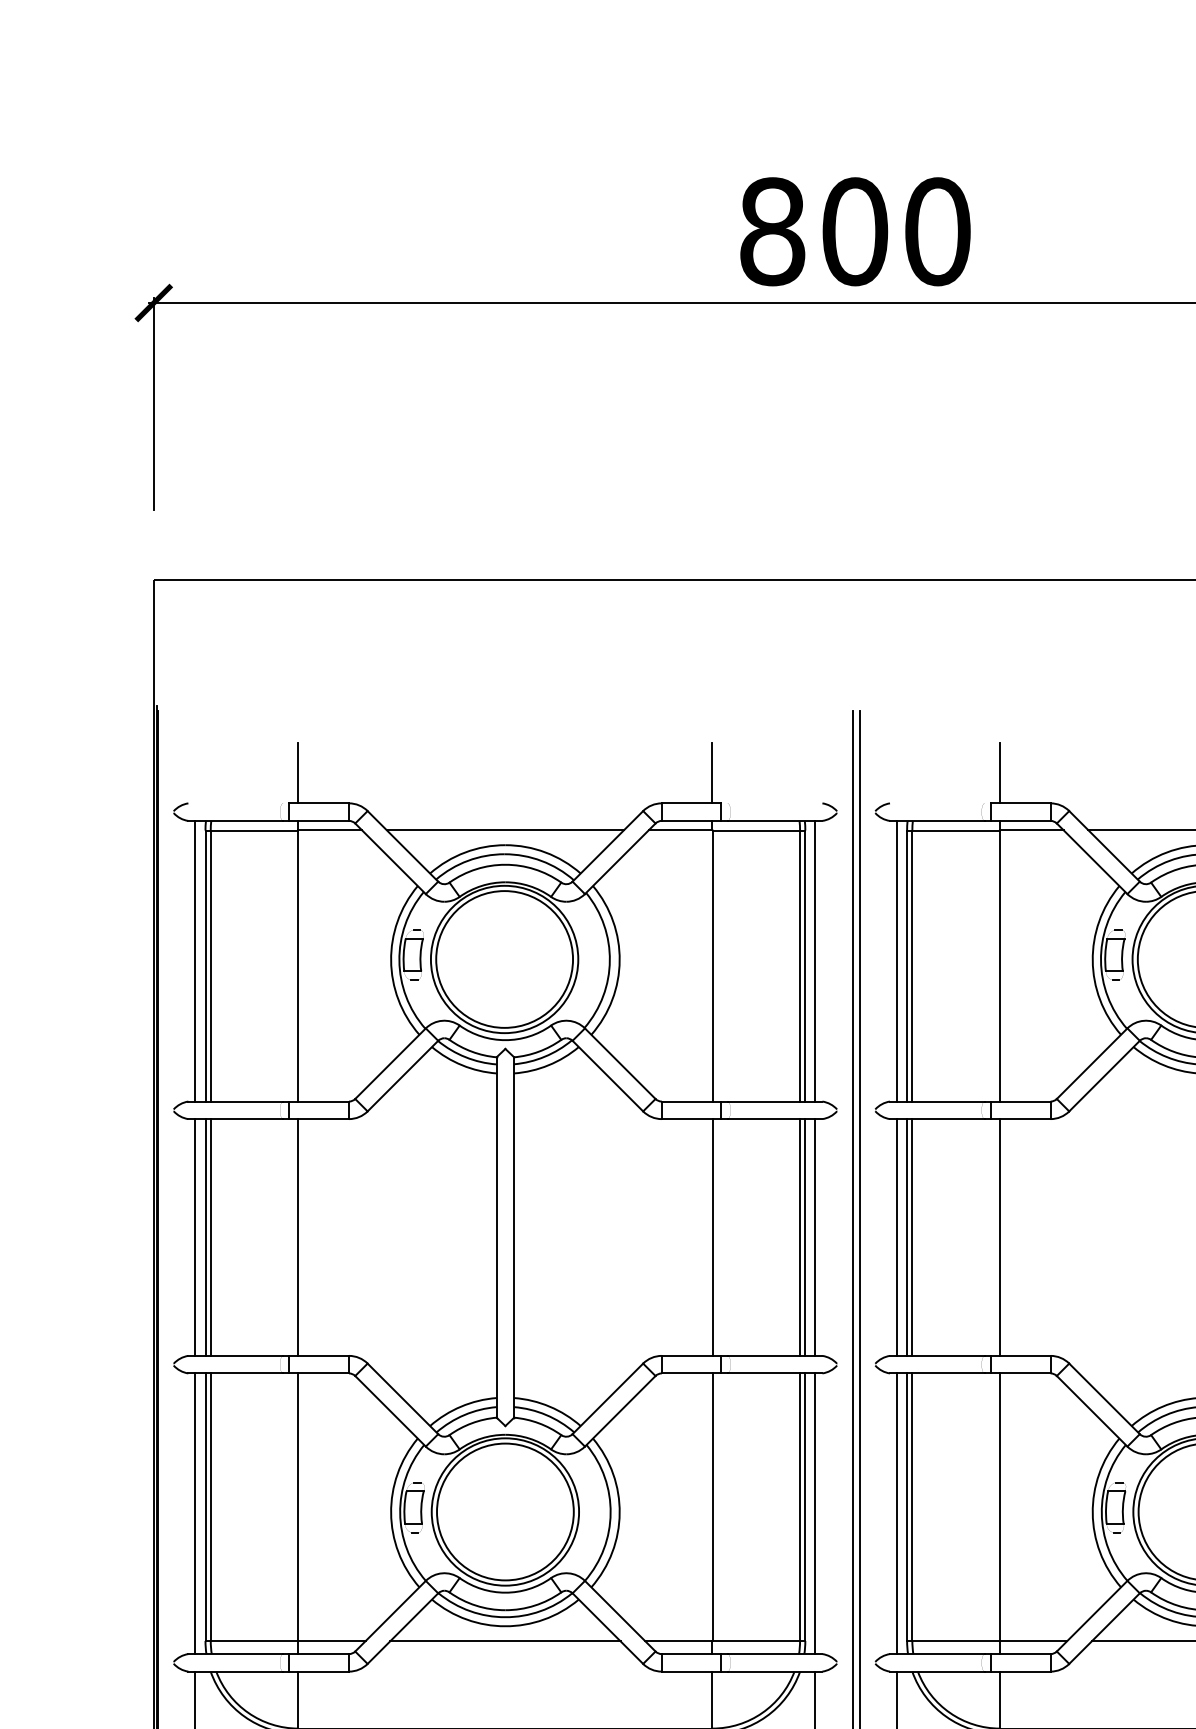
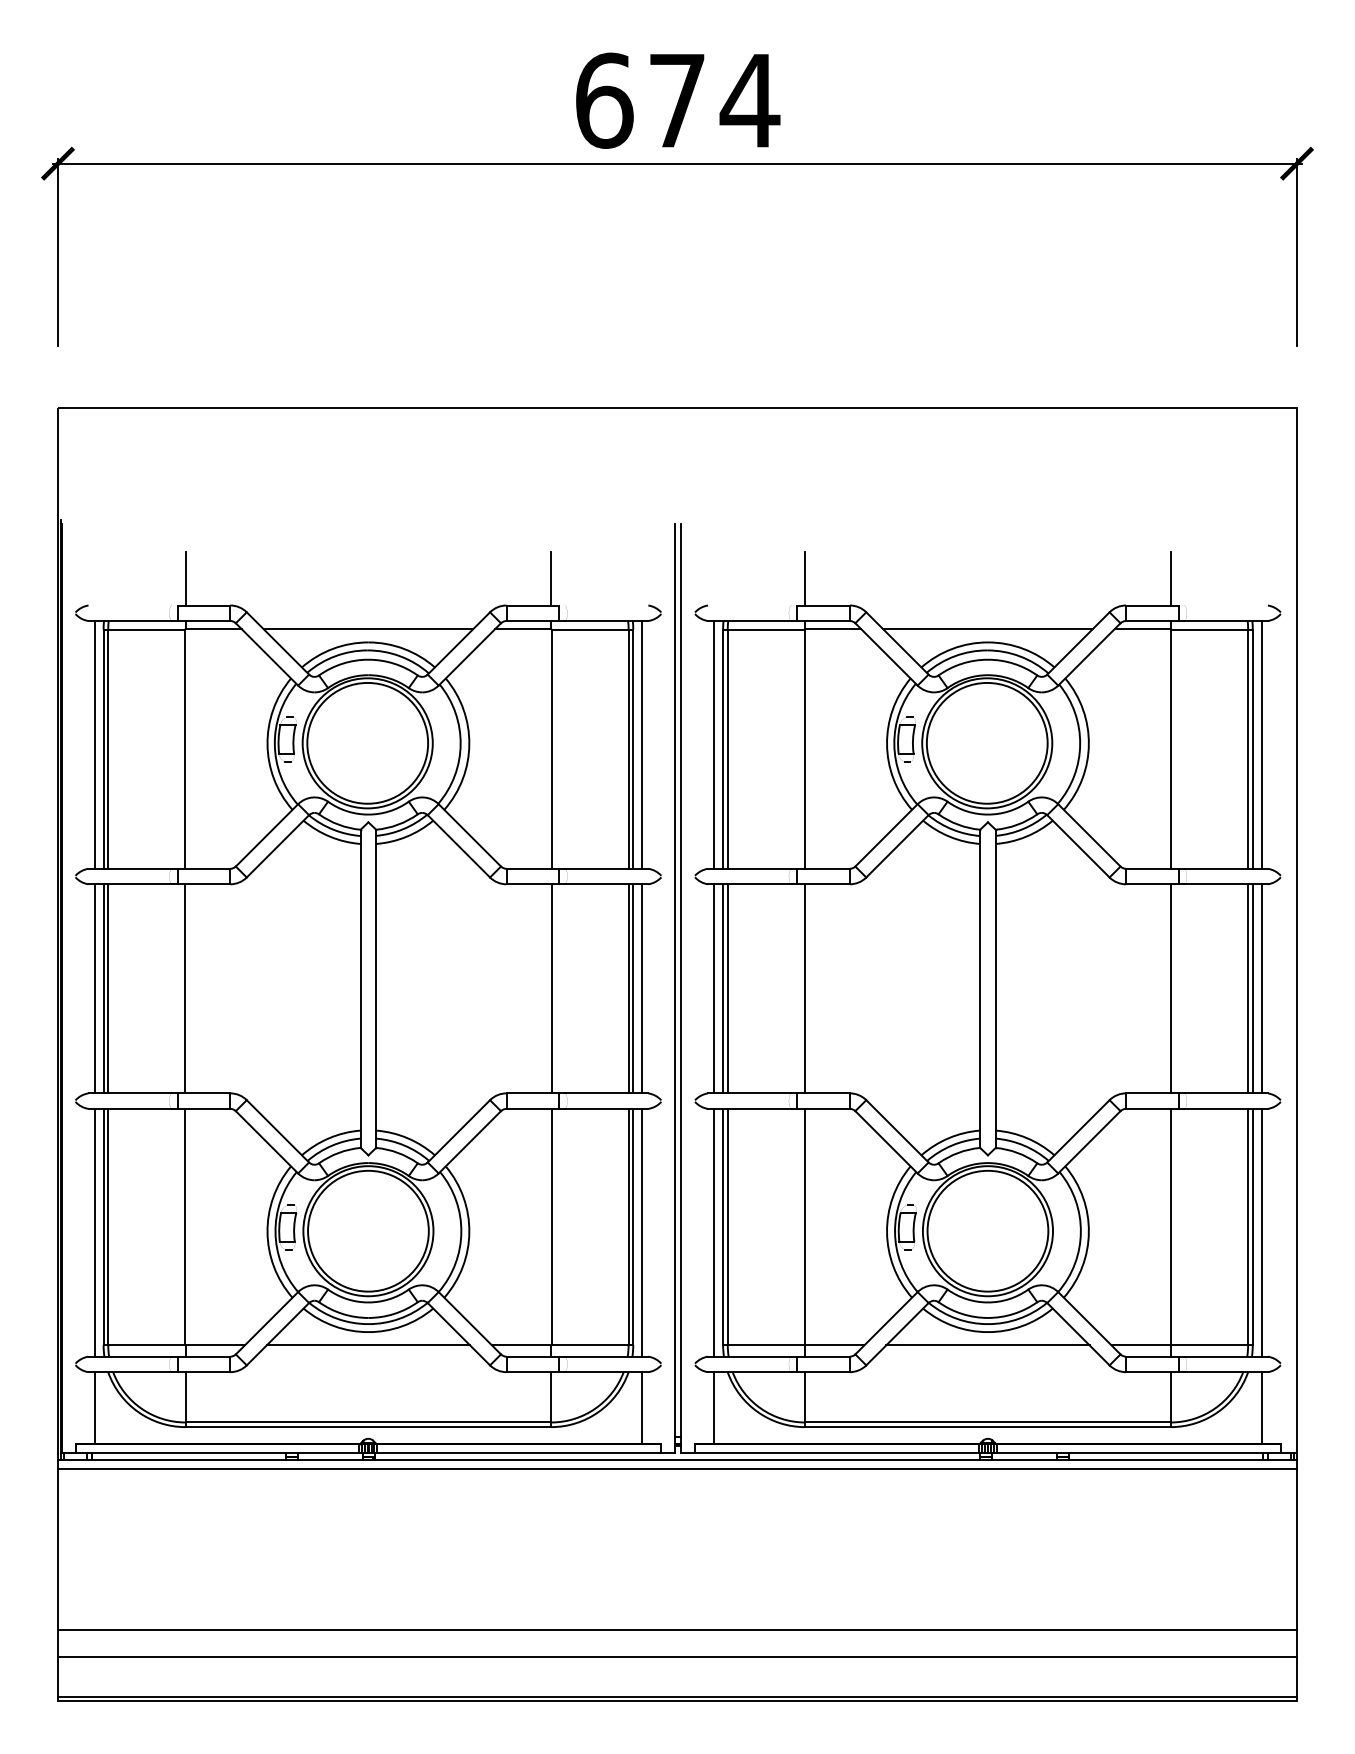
text: (855, 231) -> (677, 100), 800 -> 674

